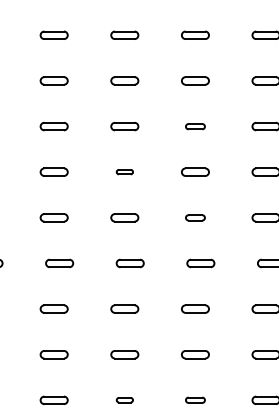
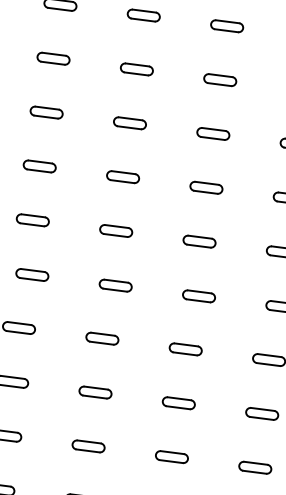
part: (195, 126) -> (213, 133), size x1.43
part: (124, 171) -> (122, 176), size x1.67
part: (195, 217) -> (199, 241), size x1.43
part: (124, 399) -> (88, 445), size x1.67
part: (195, 399) -> (172, 456), size x1.43

